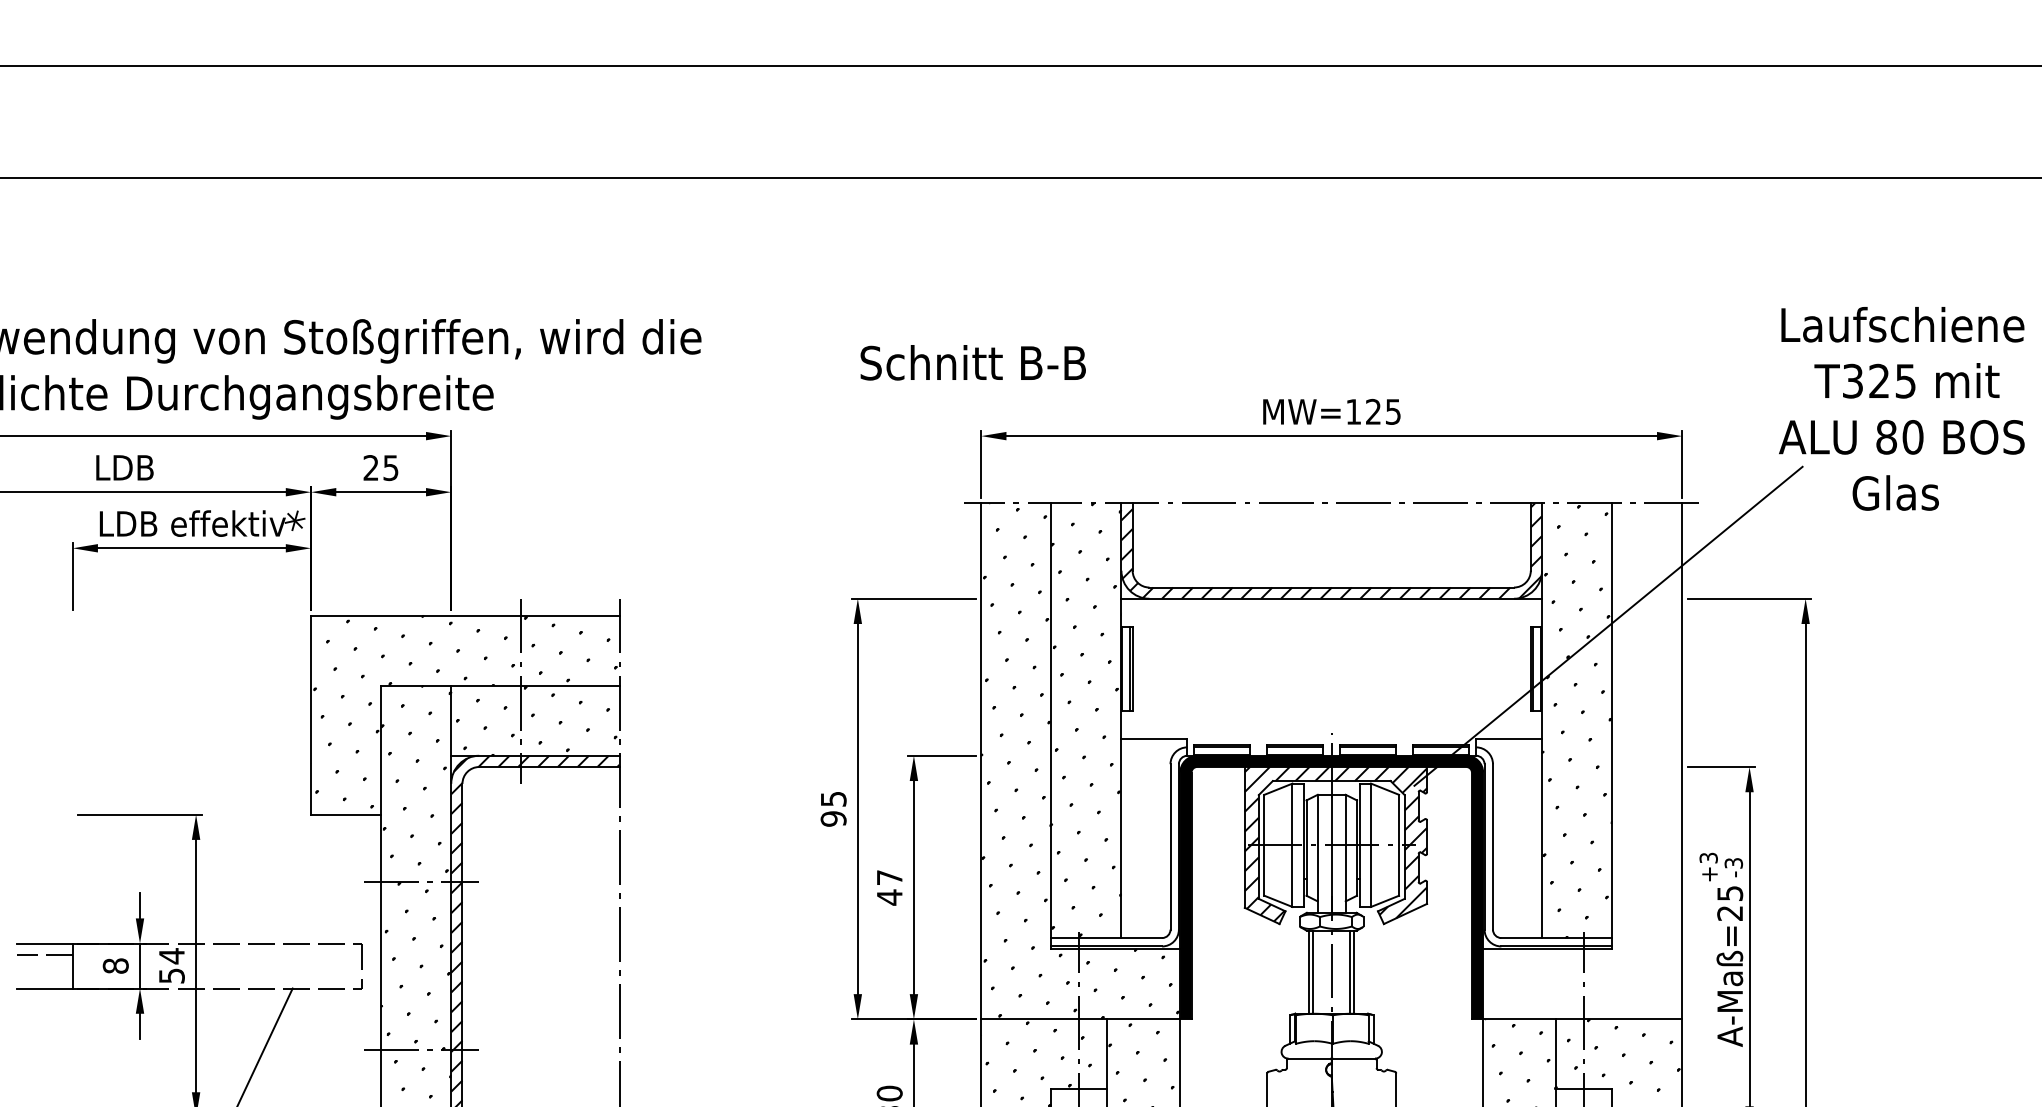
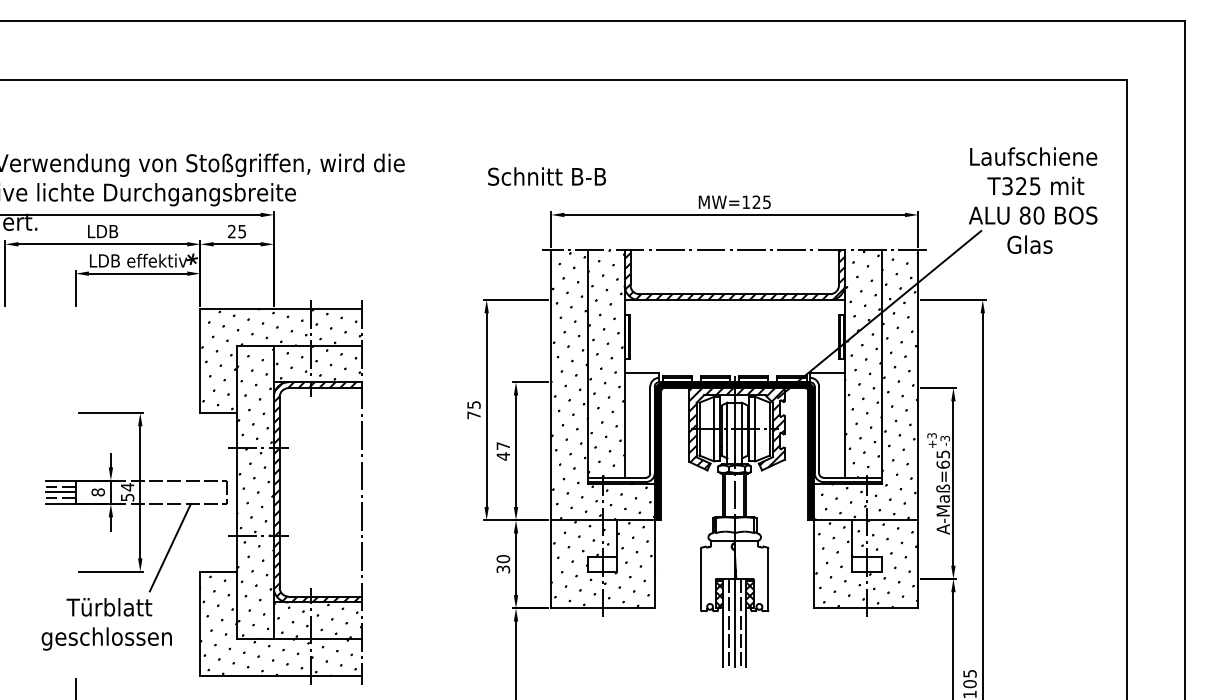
hatch: (1583, 763) -> (866, 386), added
text: (832, 819) -> (473, 415), 95 -> 75
text: (1730, 912) -> (943, 464), A-Maß=25 -> A-Maß=65
line: (43, 966) -> (60, 492), added
line: (43, 977) -> (60, 498), added

